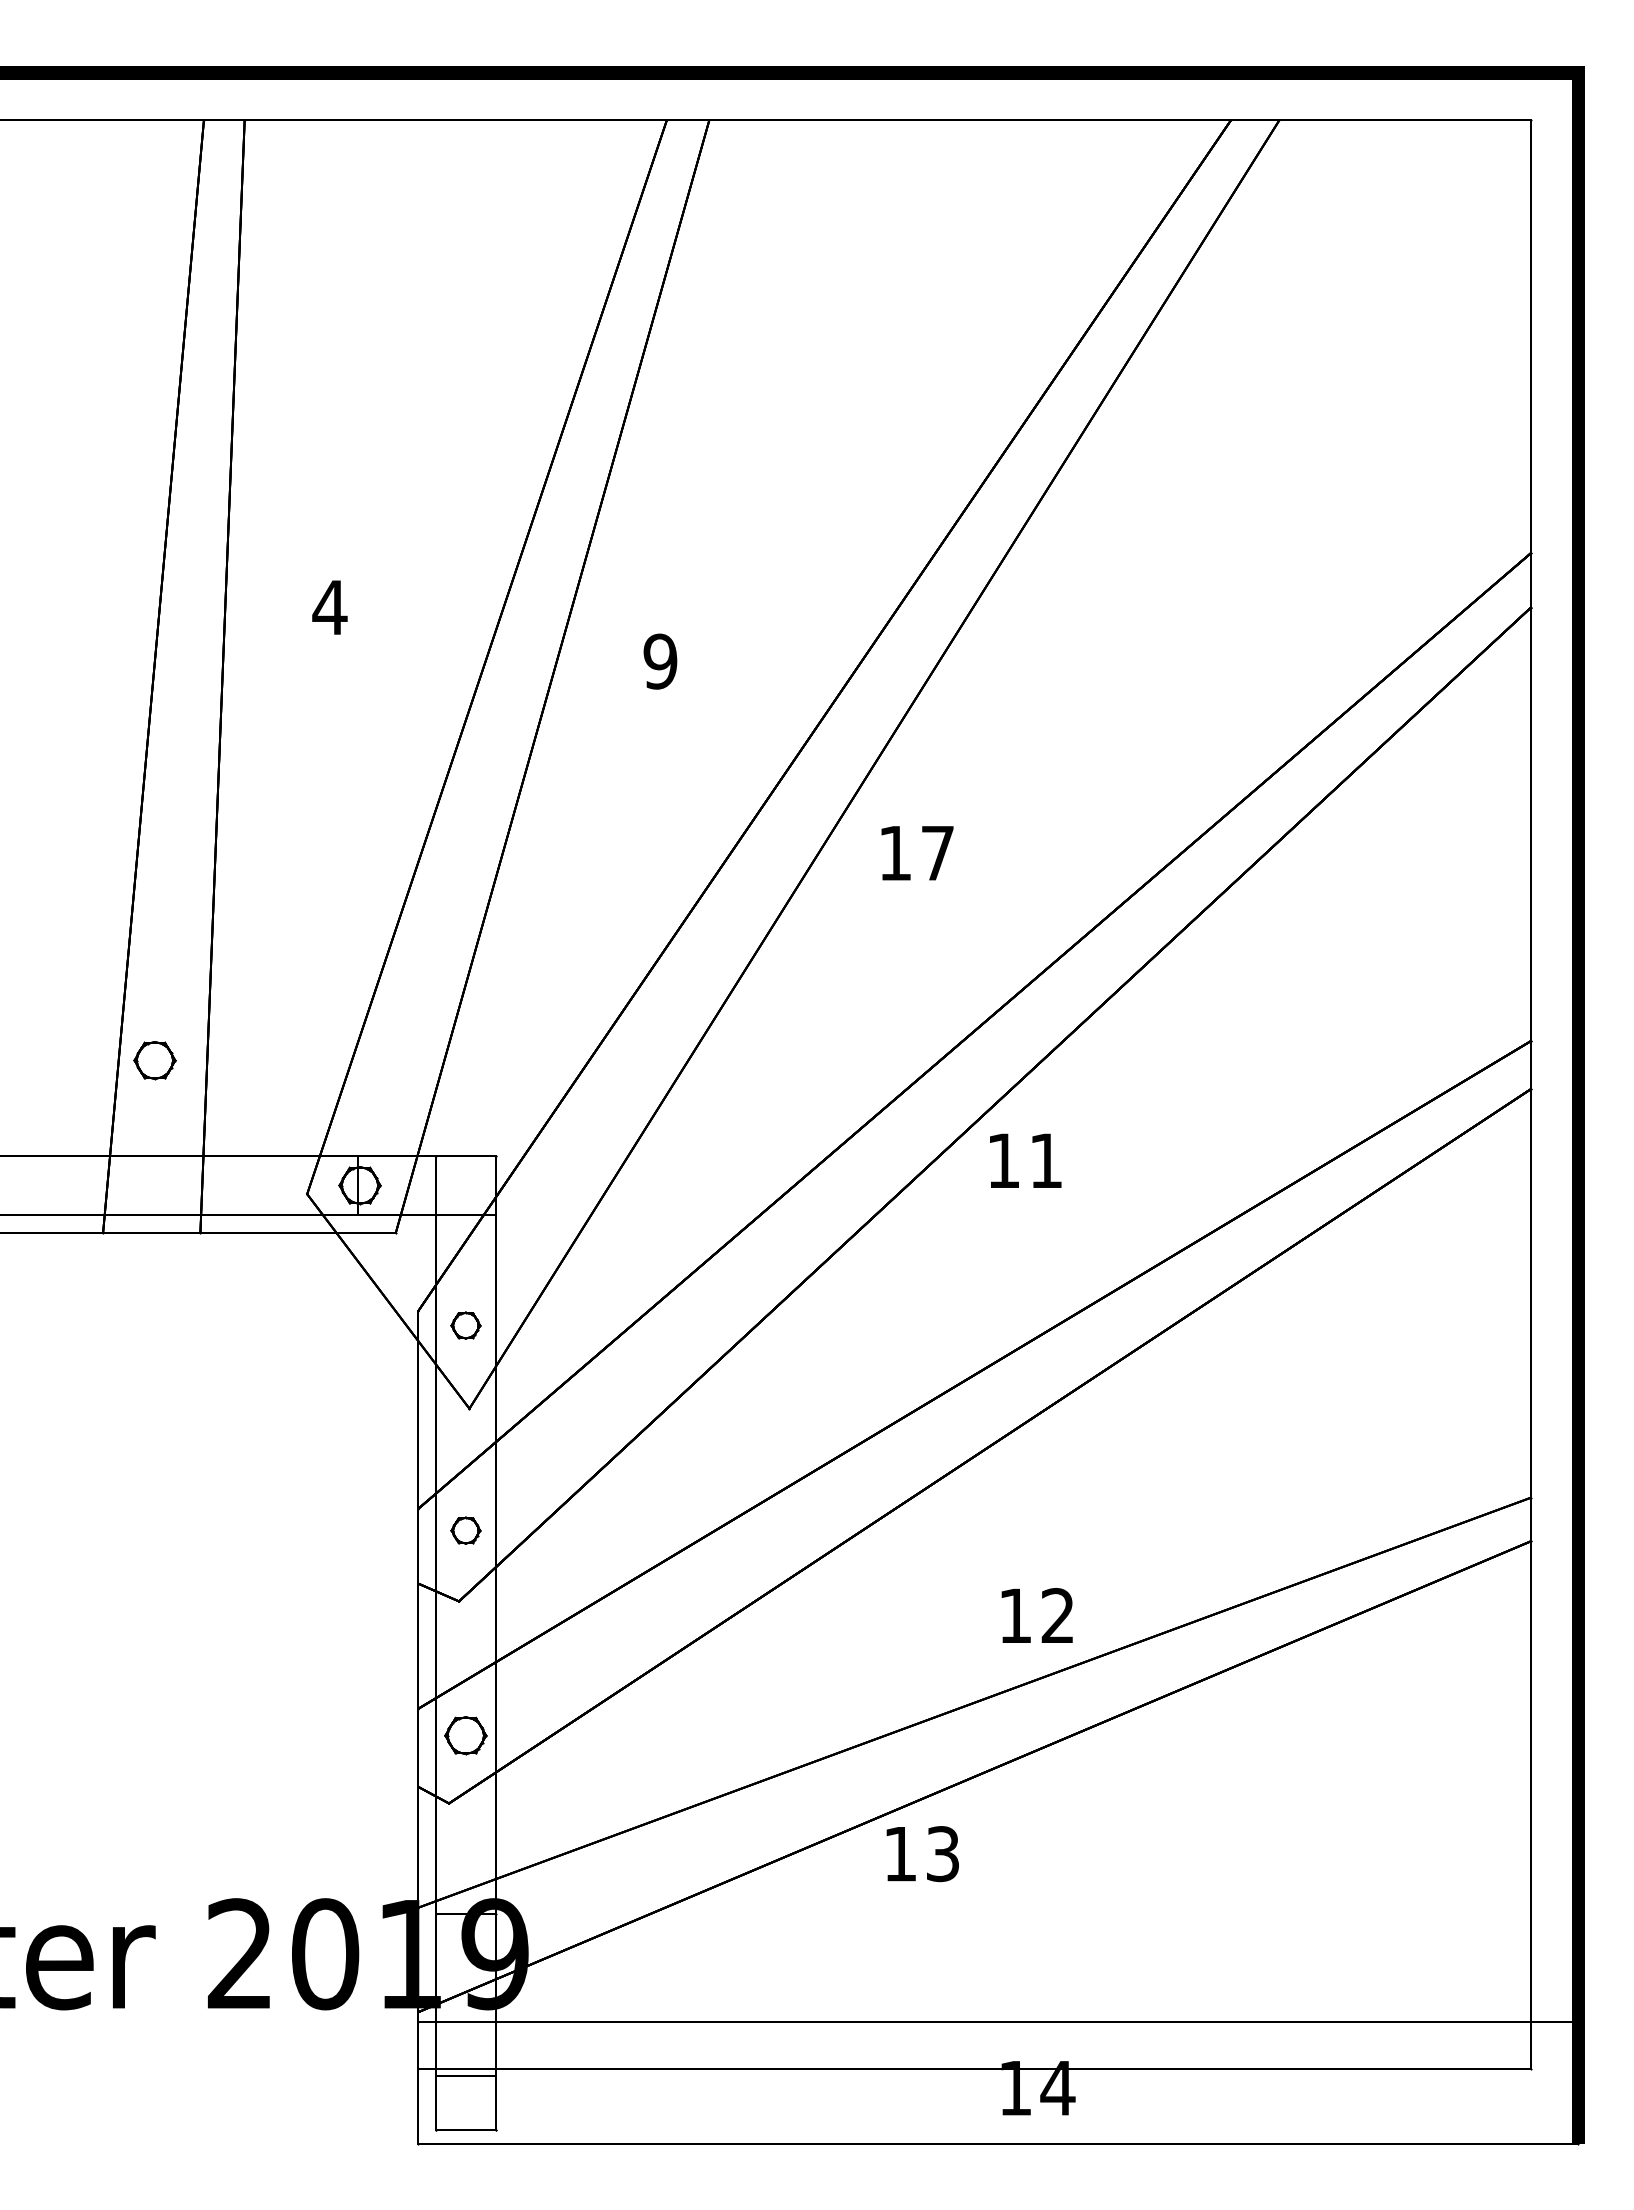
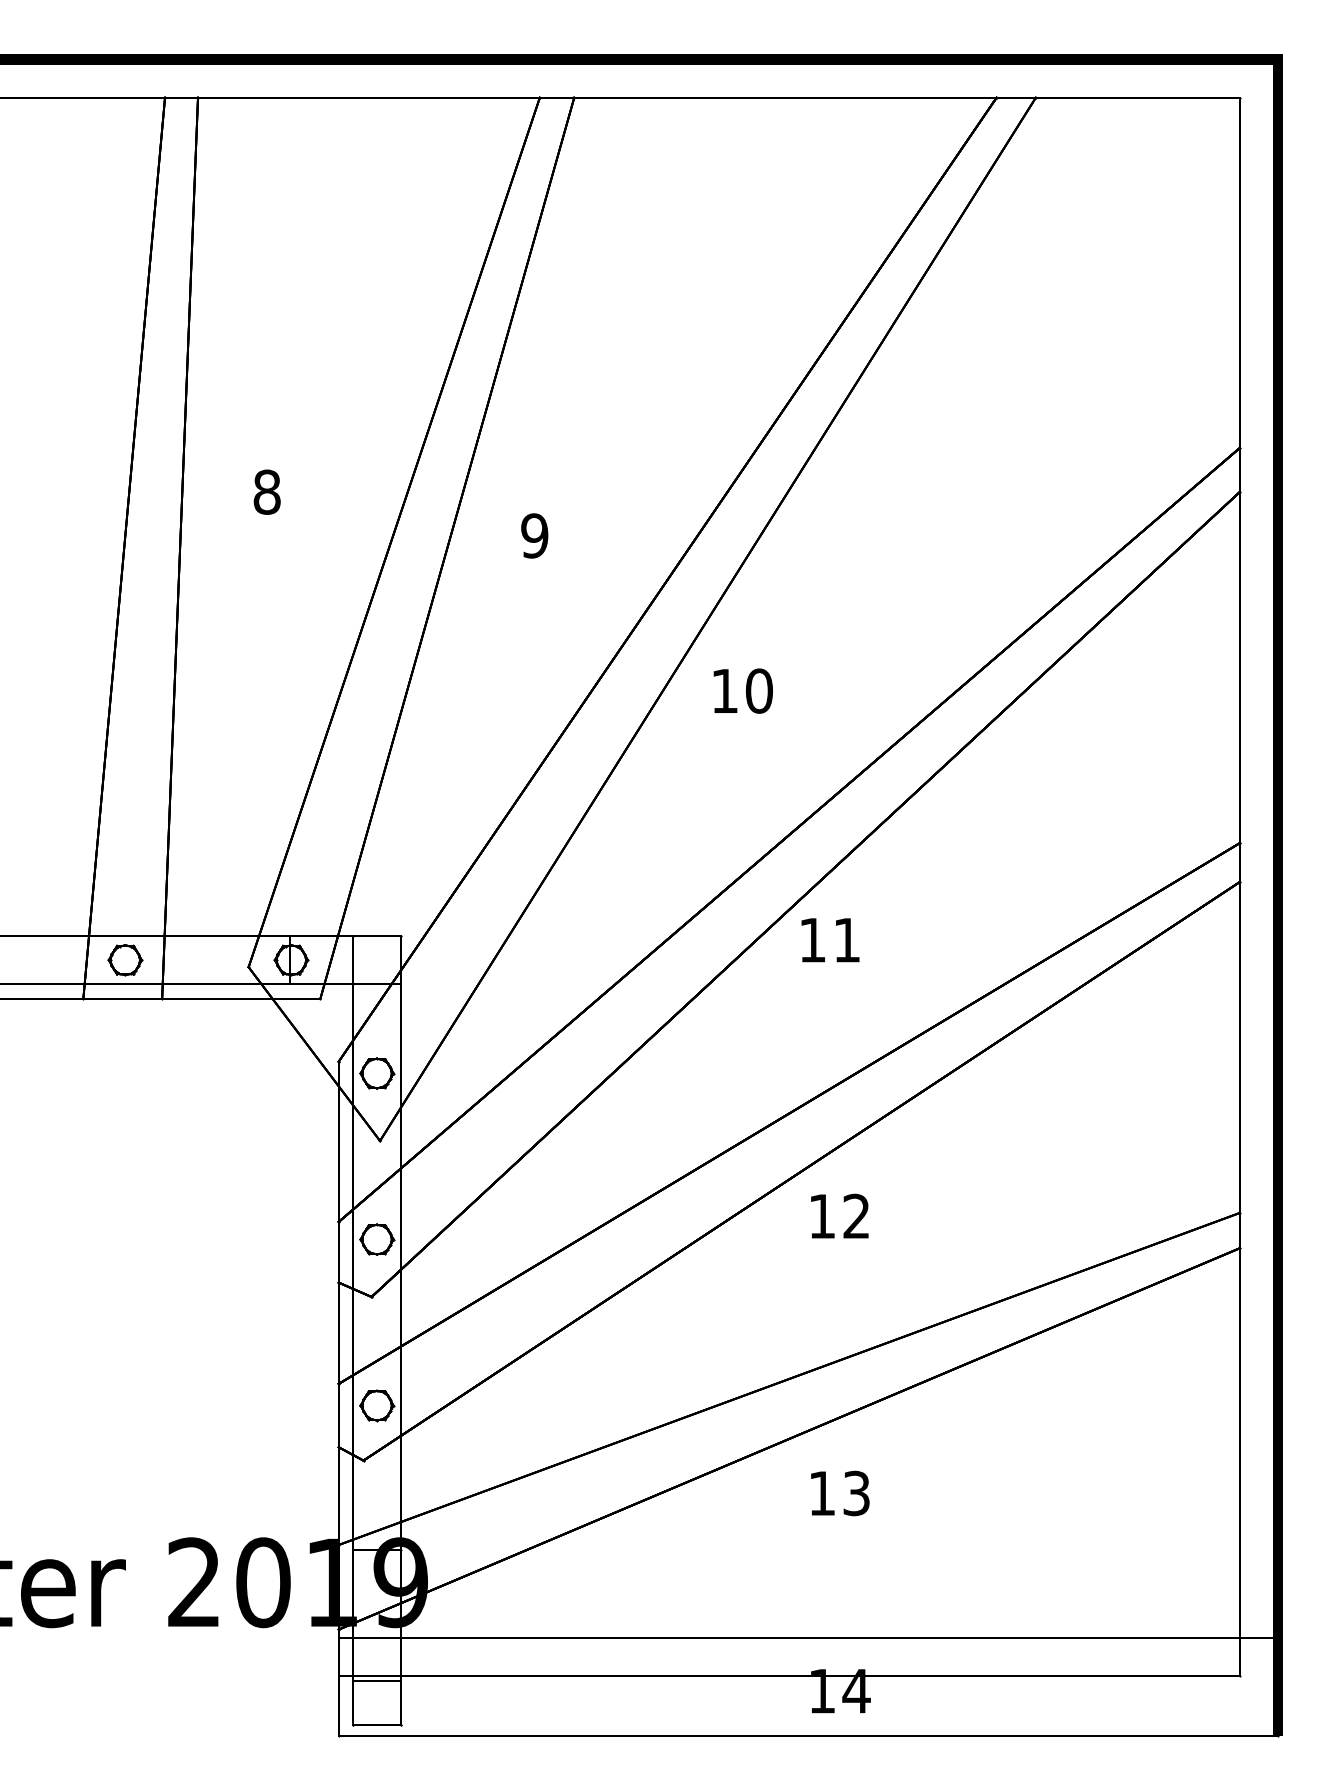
text: (329, 607) -> (266, 492), 4 -> 8
text: (937, 853) -> (759, 691), 17 -> 10
part: (154, 1060) -> (125, 960), moved
part: (465, 1325) -> (376, 1073), size x1.43
part: (465, 1530) -> (376, 1239), size x1.43
text: (1036, 1615) -> (839, 1216), moved
text: (922, 1854) -> (840, 1493), moved

